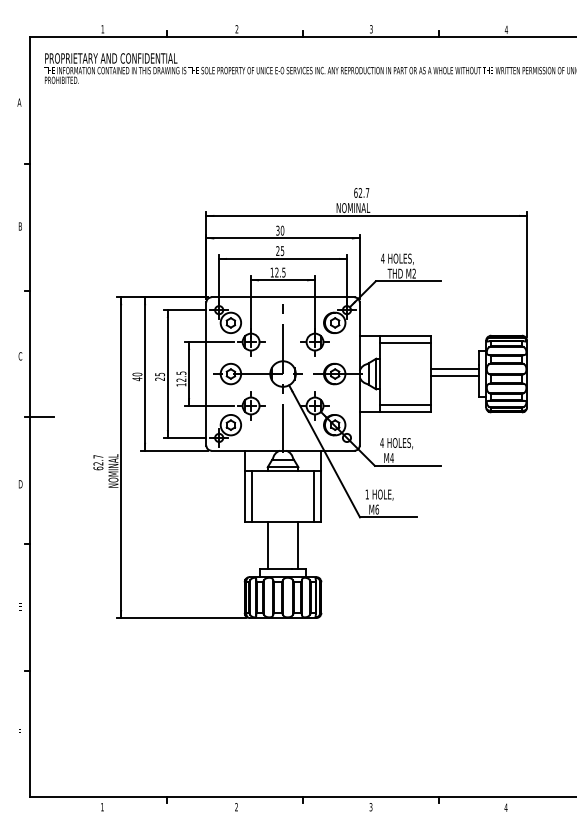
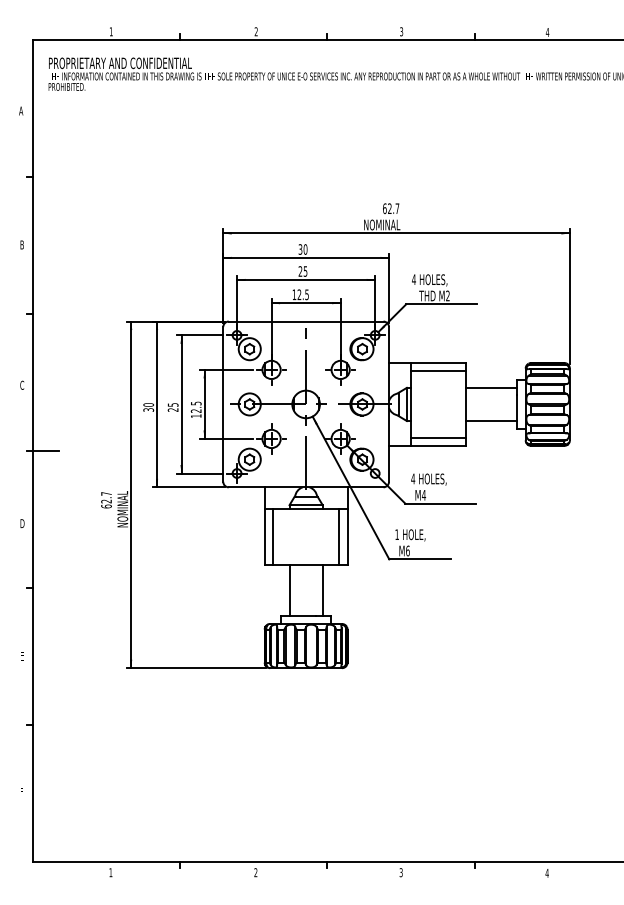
line: (454, 369) -> (491, 421), moved
line: (454, 375) -> (491, 387), moved
text: (137, 379) -> (148, 410), 40 -> 30

